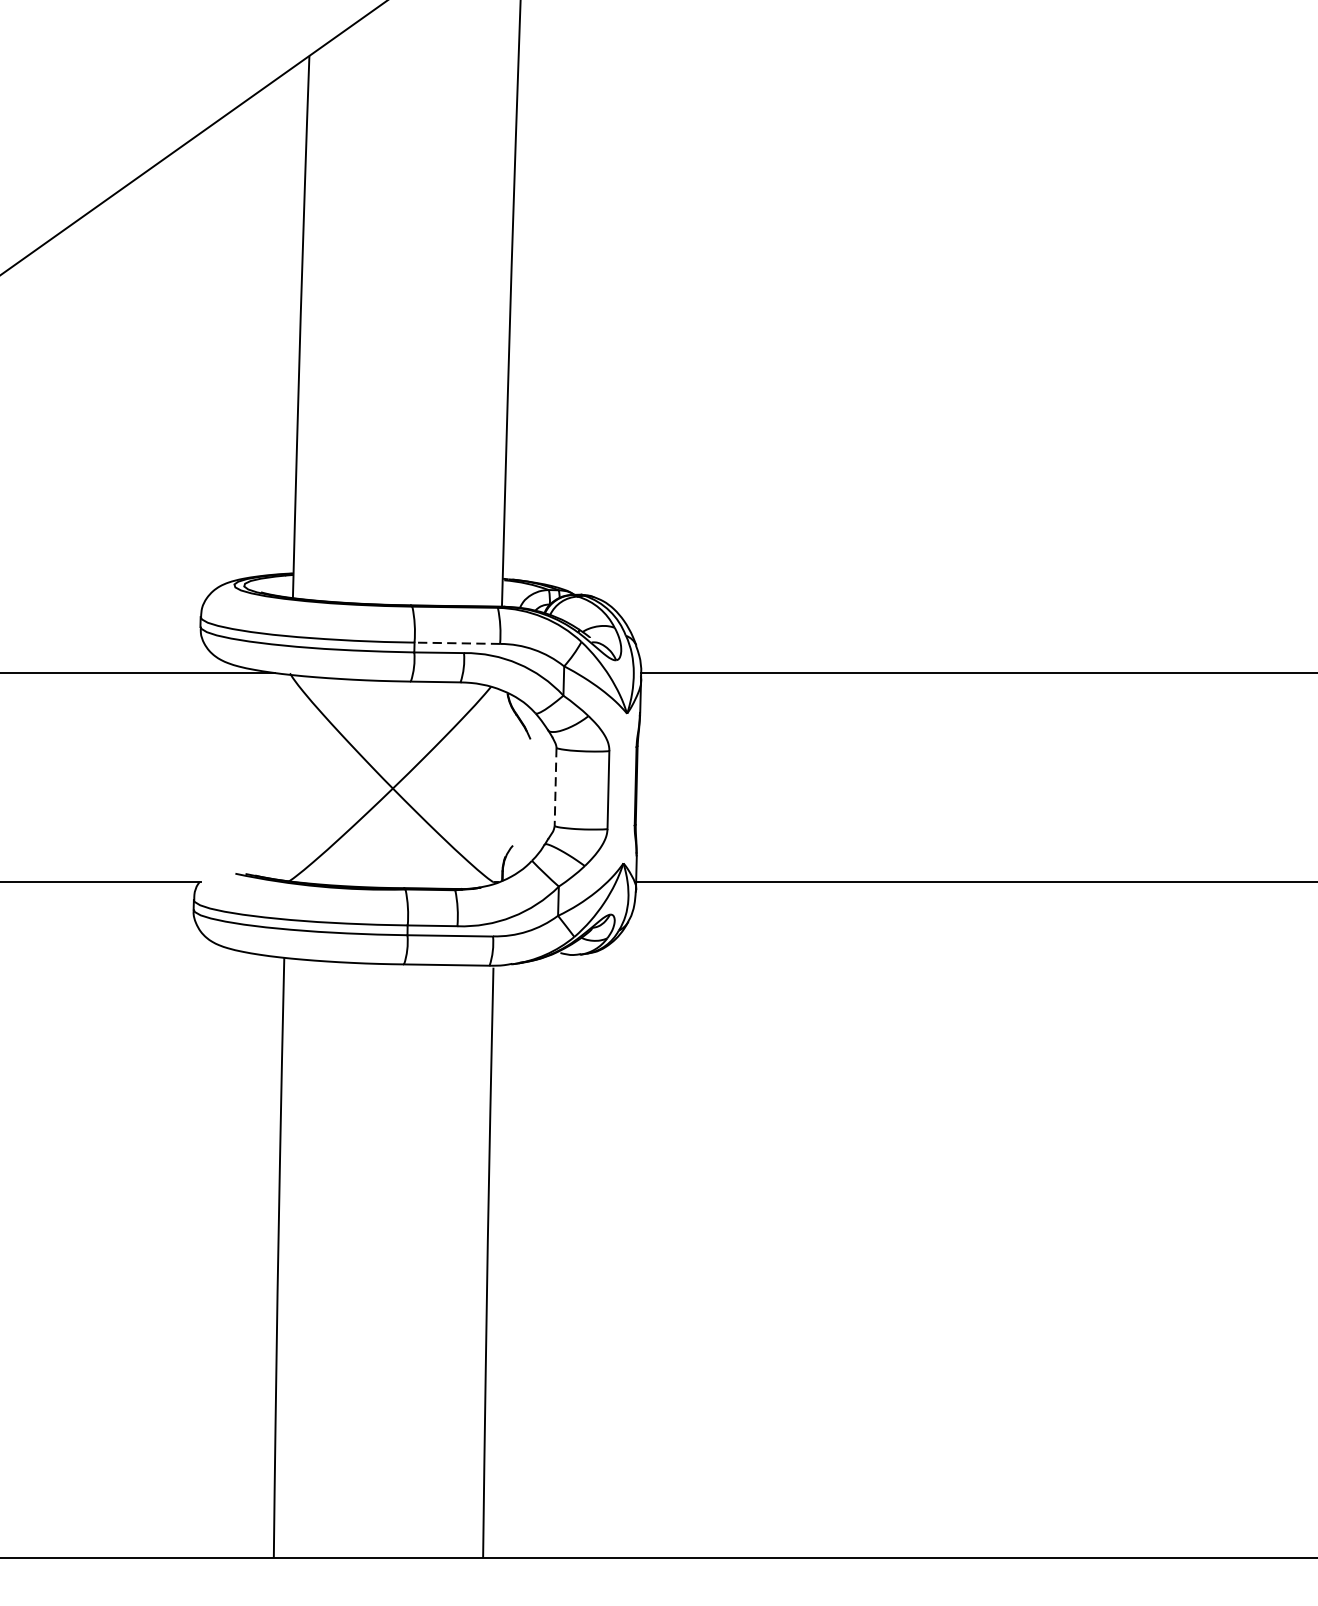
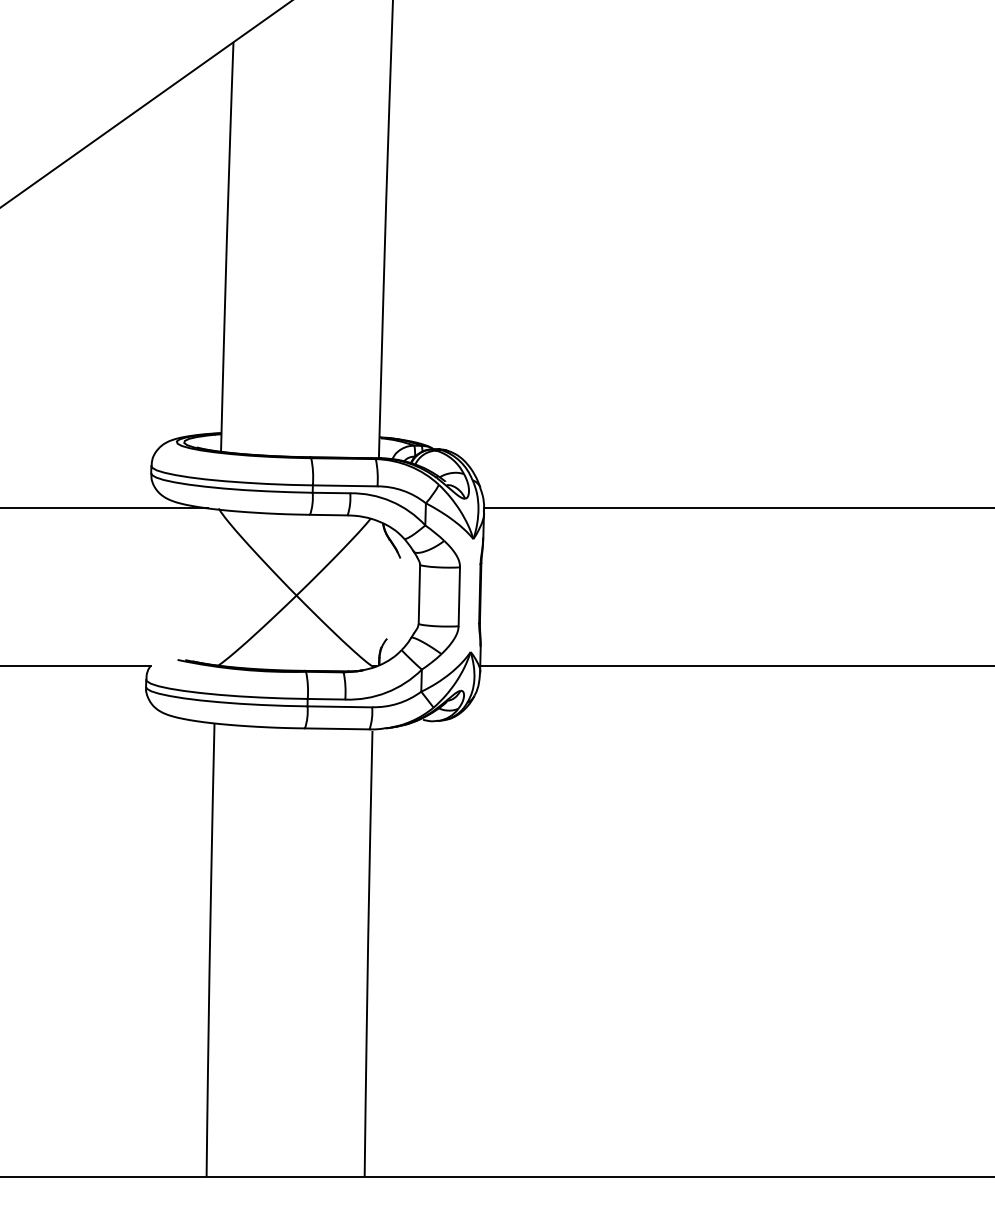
line: (456, 642) -> (344, 485), dashed -> solid
line: (555, 787) -> (419, 594), dashed -> solid

